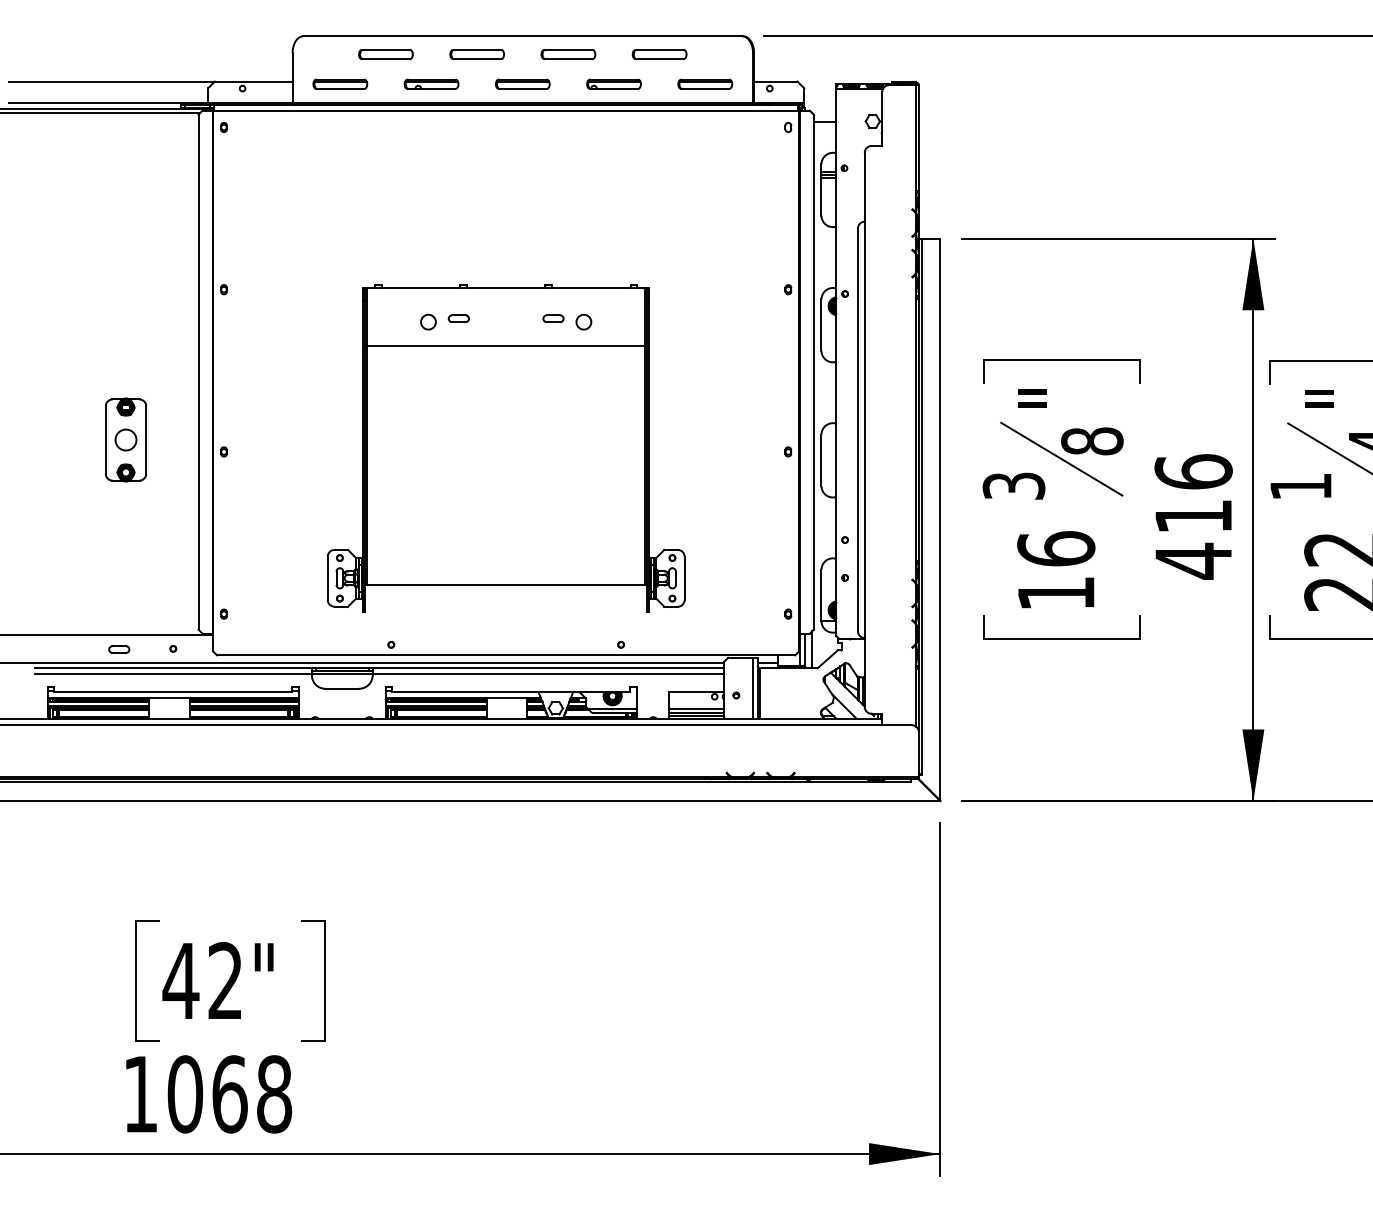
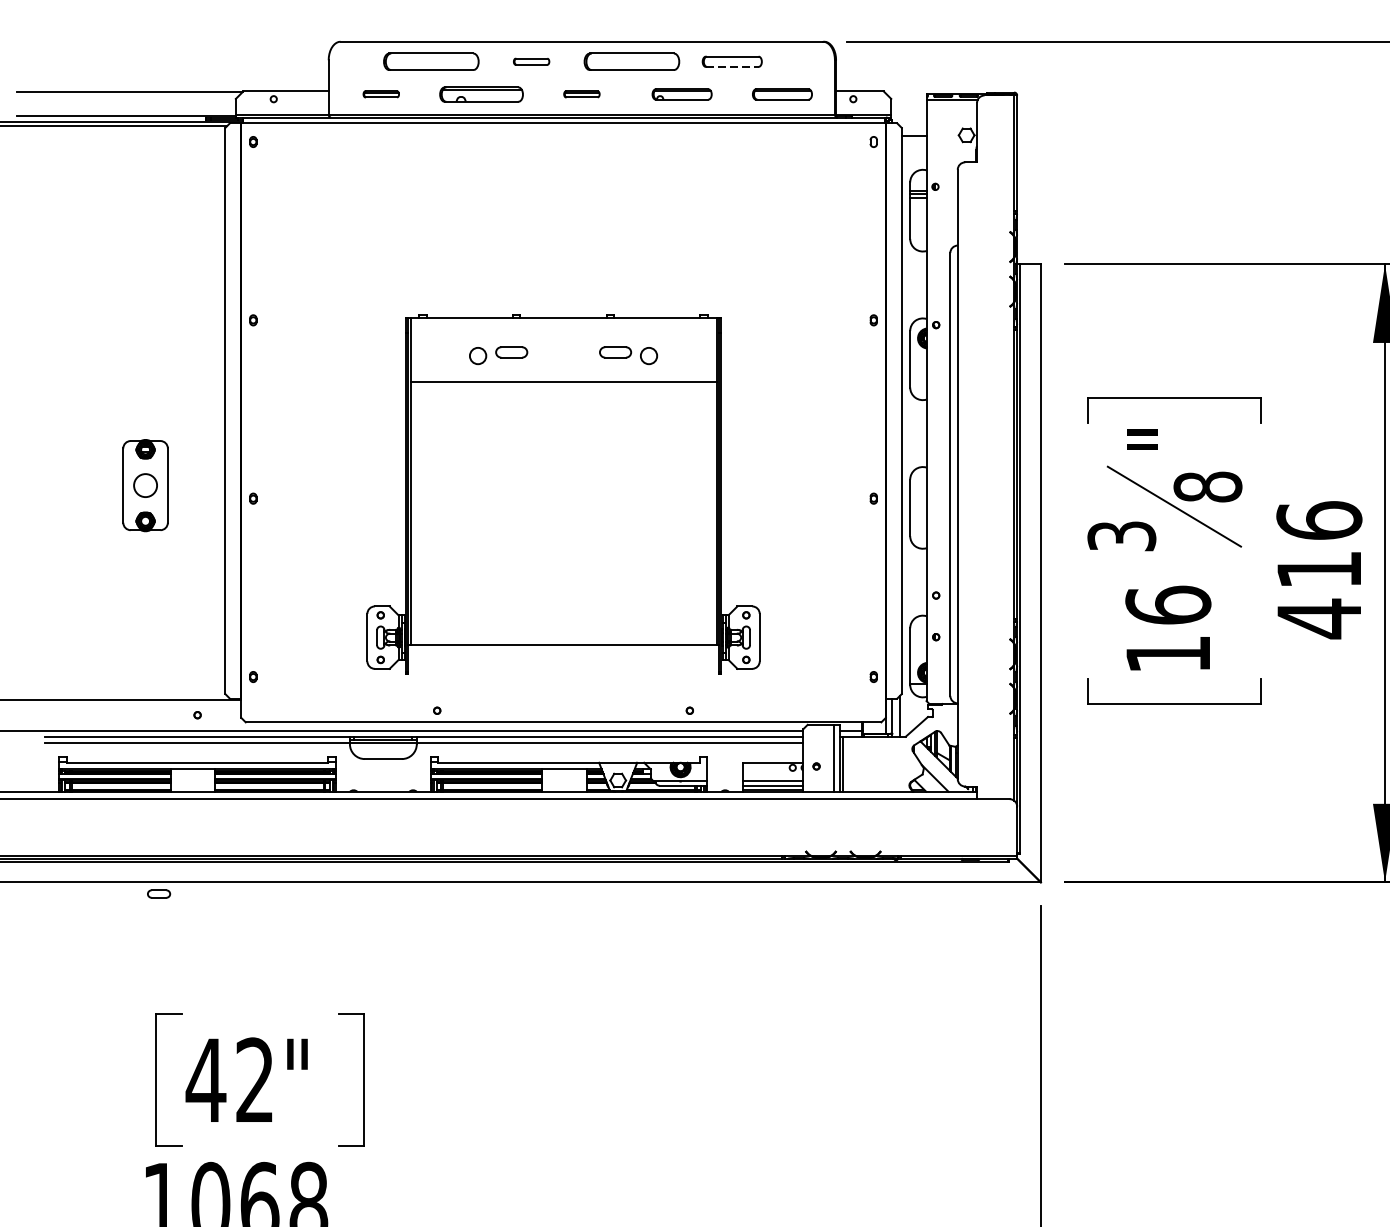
part: (385, 54) -> (430, 61), size x1.6
part: (476, 54) -> (530, 61), size x0.6
part: (568, 54) -> (632, 61), size x1.6
line: (659, 59) -> (732, 67), solid -> dashed
part: (340, 83) -> (381, 93), size x0.6
part: (431, 83) -> (481, 93), size x1.4
part: (522, 83) -> (581, 93), size x0.6
part: (458, 318) -> (511, 351), size x1.4
part: (553, 318) -> (615, 351), size x1.4
part: (119, 649) -> (159, 893), moved

